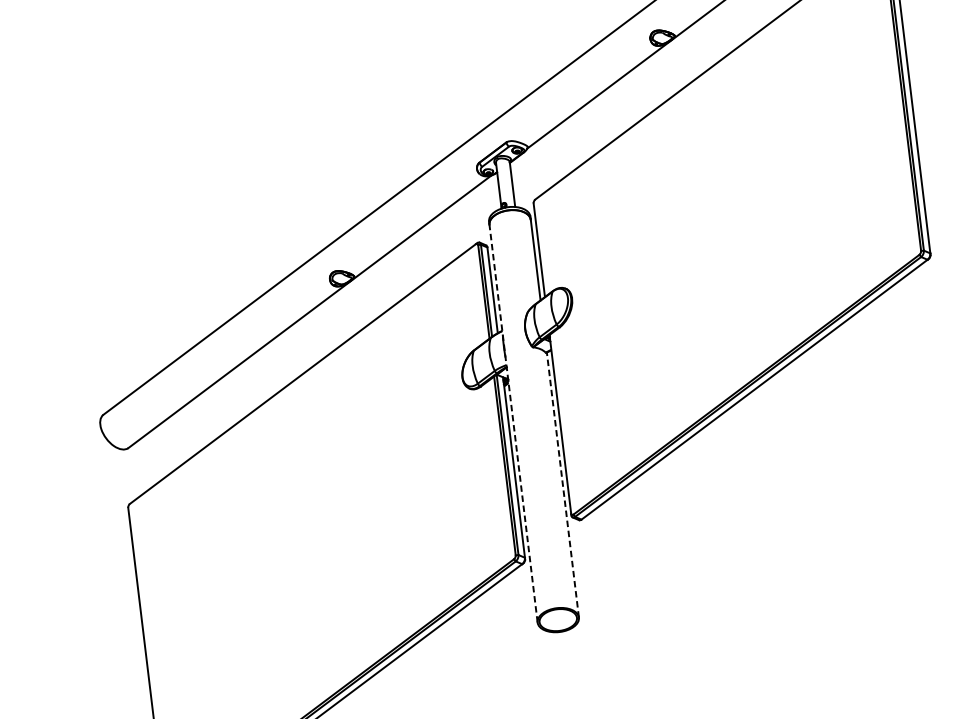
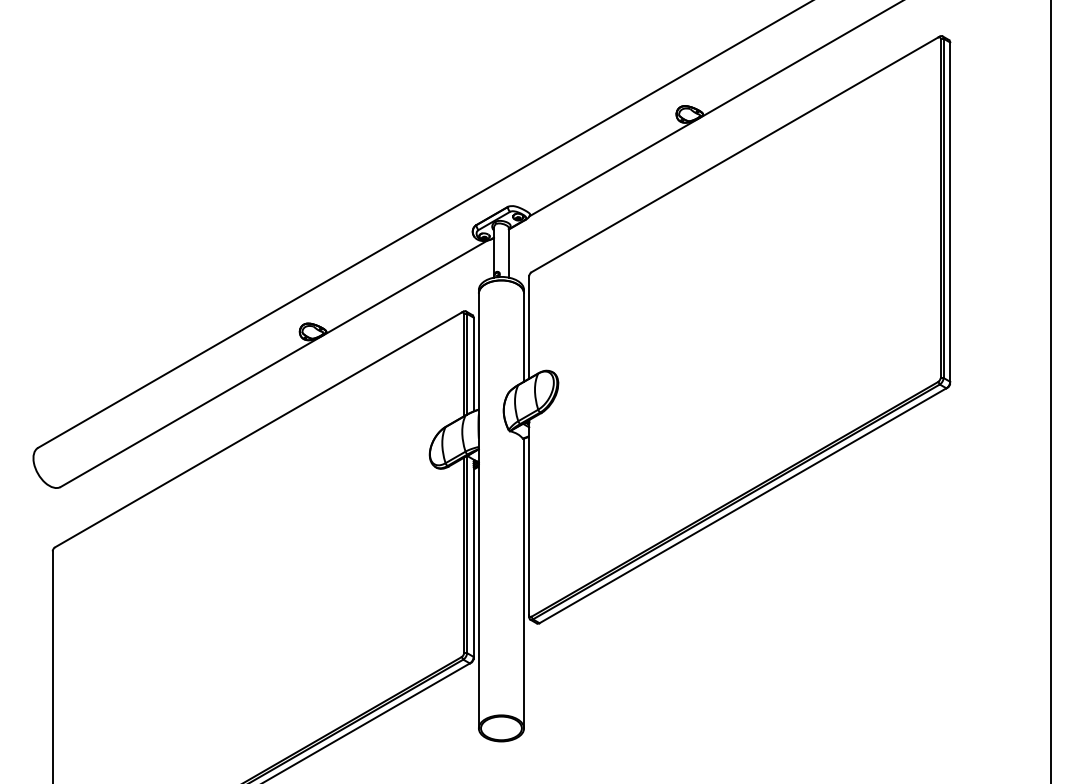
line: (513, 423) -> (478, 510), dashed -> solid
line: (563, 484) -> (524, 583), dashed -> solid

